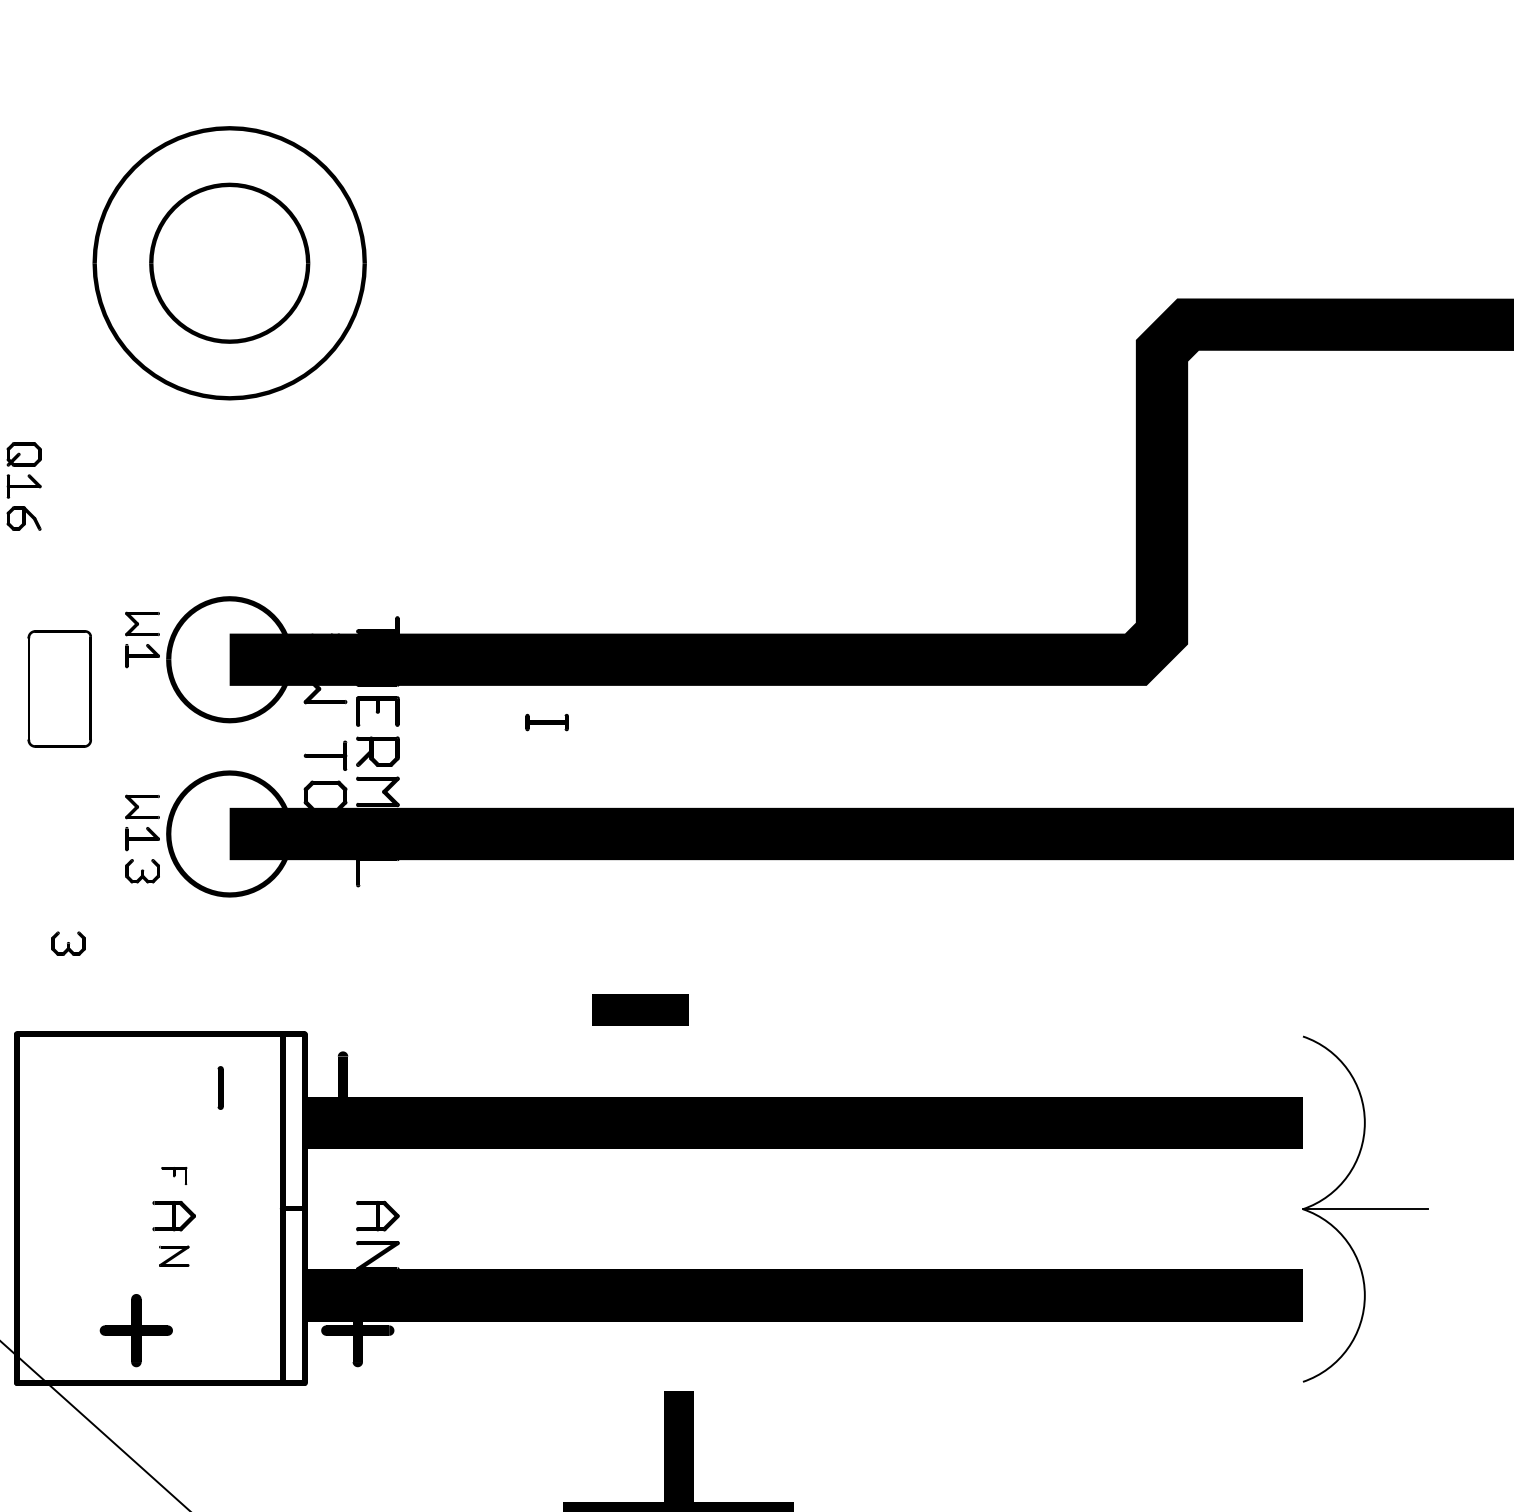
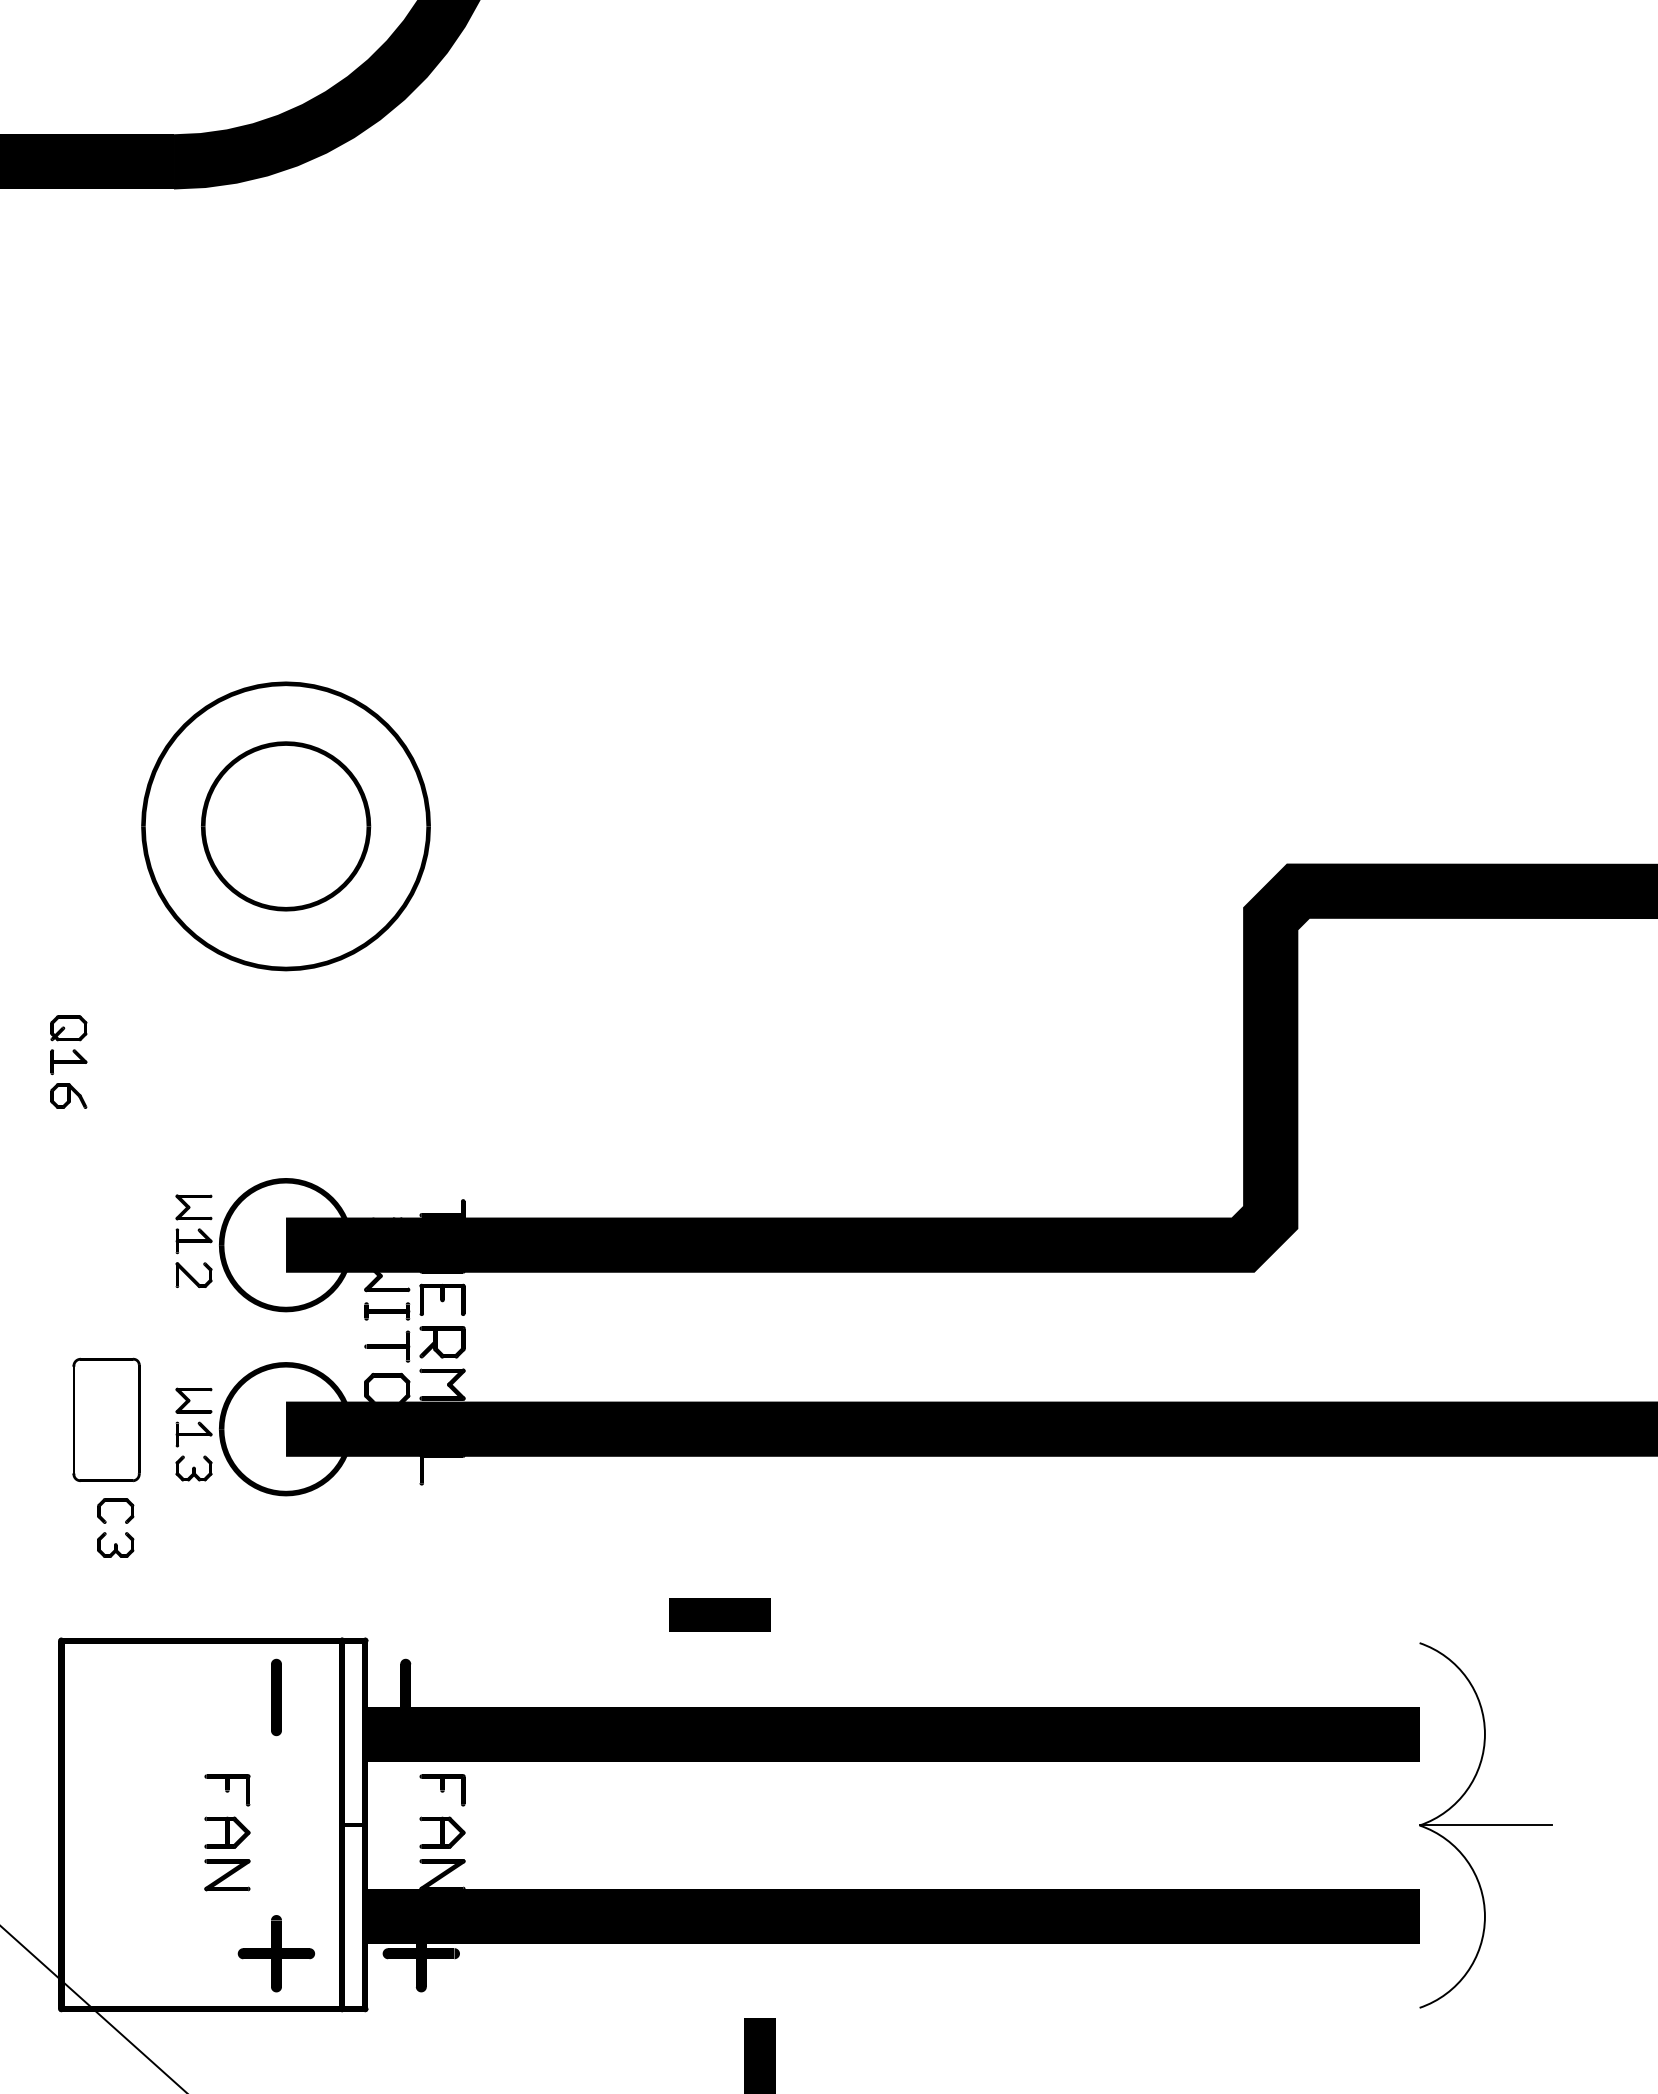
part: (142, 687) -> (193, 1274), added
part: (59, 688) -> (106, 1419), moved
part: (547, 722) -> (387, 1311), moved
part: (68, 902) -> (115, 1501), added
part: (220, 1088) -> (276, 1697), size x1.67
part: (174, 1176) -> (227, 1790), size x1.67
part: (377, 1176) -> (442, 1790), added
part: (174, 1256) -> (227, 1875), size x1.43
part: (136, 1330) -> (276, 1953), moved

